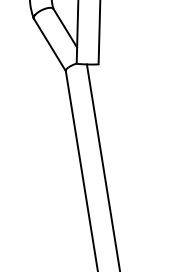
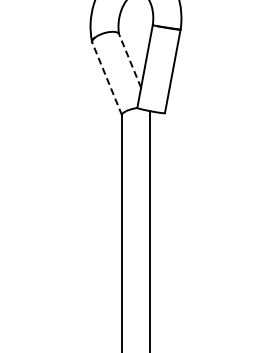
line: (64, 27) -> (129, 60), solid -> dashed
line: (49, 44) -> (106, 78), solid -> dashed

